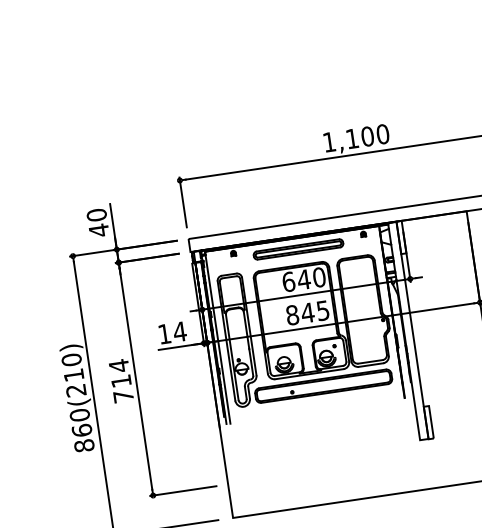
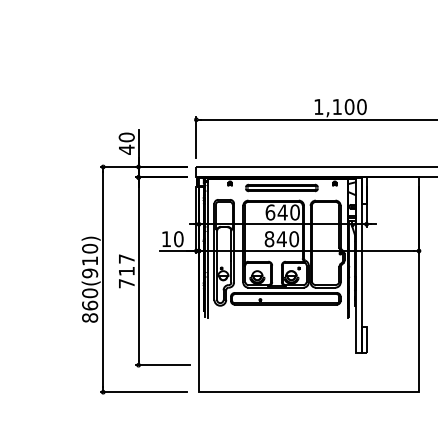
text: (323, 311) -> (294, 239), 845 -> 840
text: (179, 332) -> (178, 239), 14 -> 10
text: (118, 366) -> (126, 259), 714 -> 717
text: (76, 390) -> (90, 273), 860(210) -> 860(910)

